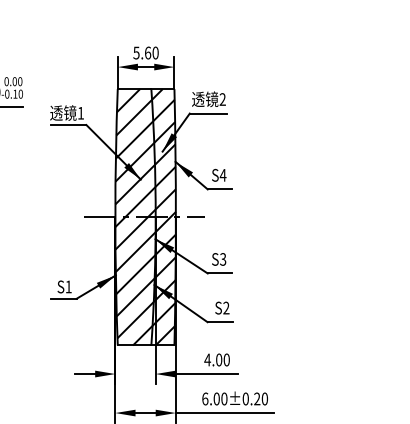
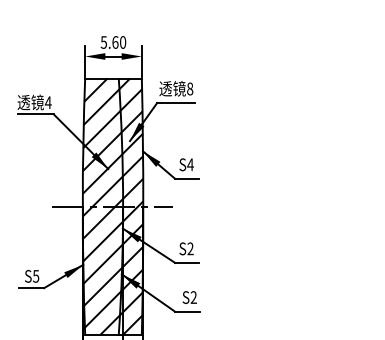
text: (222, 99) -> (189, 88), 2 -> 8
text: (80, 113) -> (47, 102), 1 -> 4
text: (223, 259) -> (190, 248), S3 -> S2
text: (68, 286) -> (35, 275), S1 -> S5

